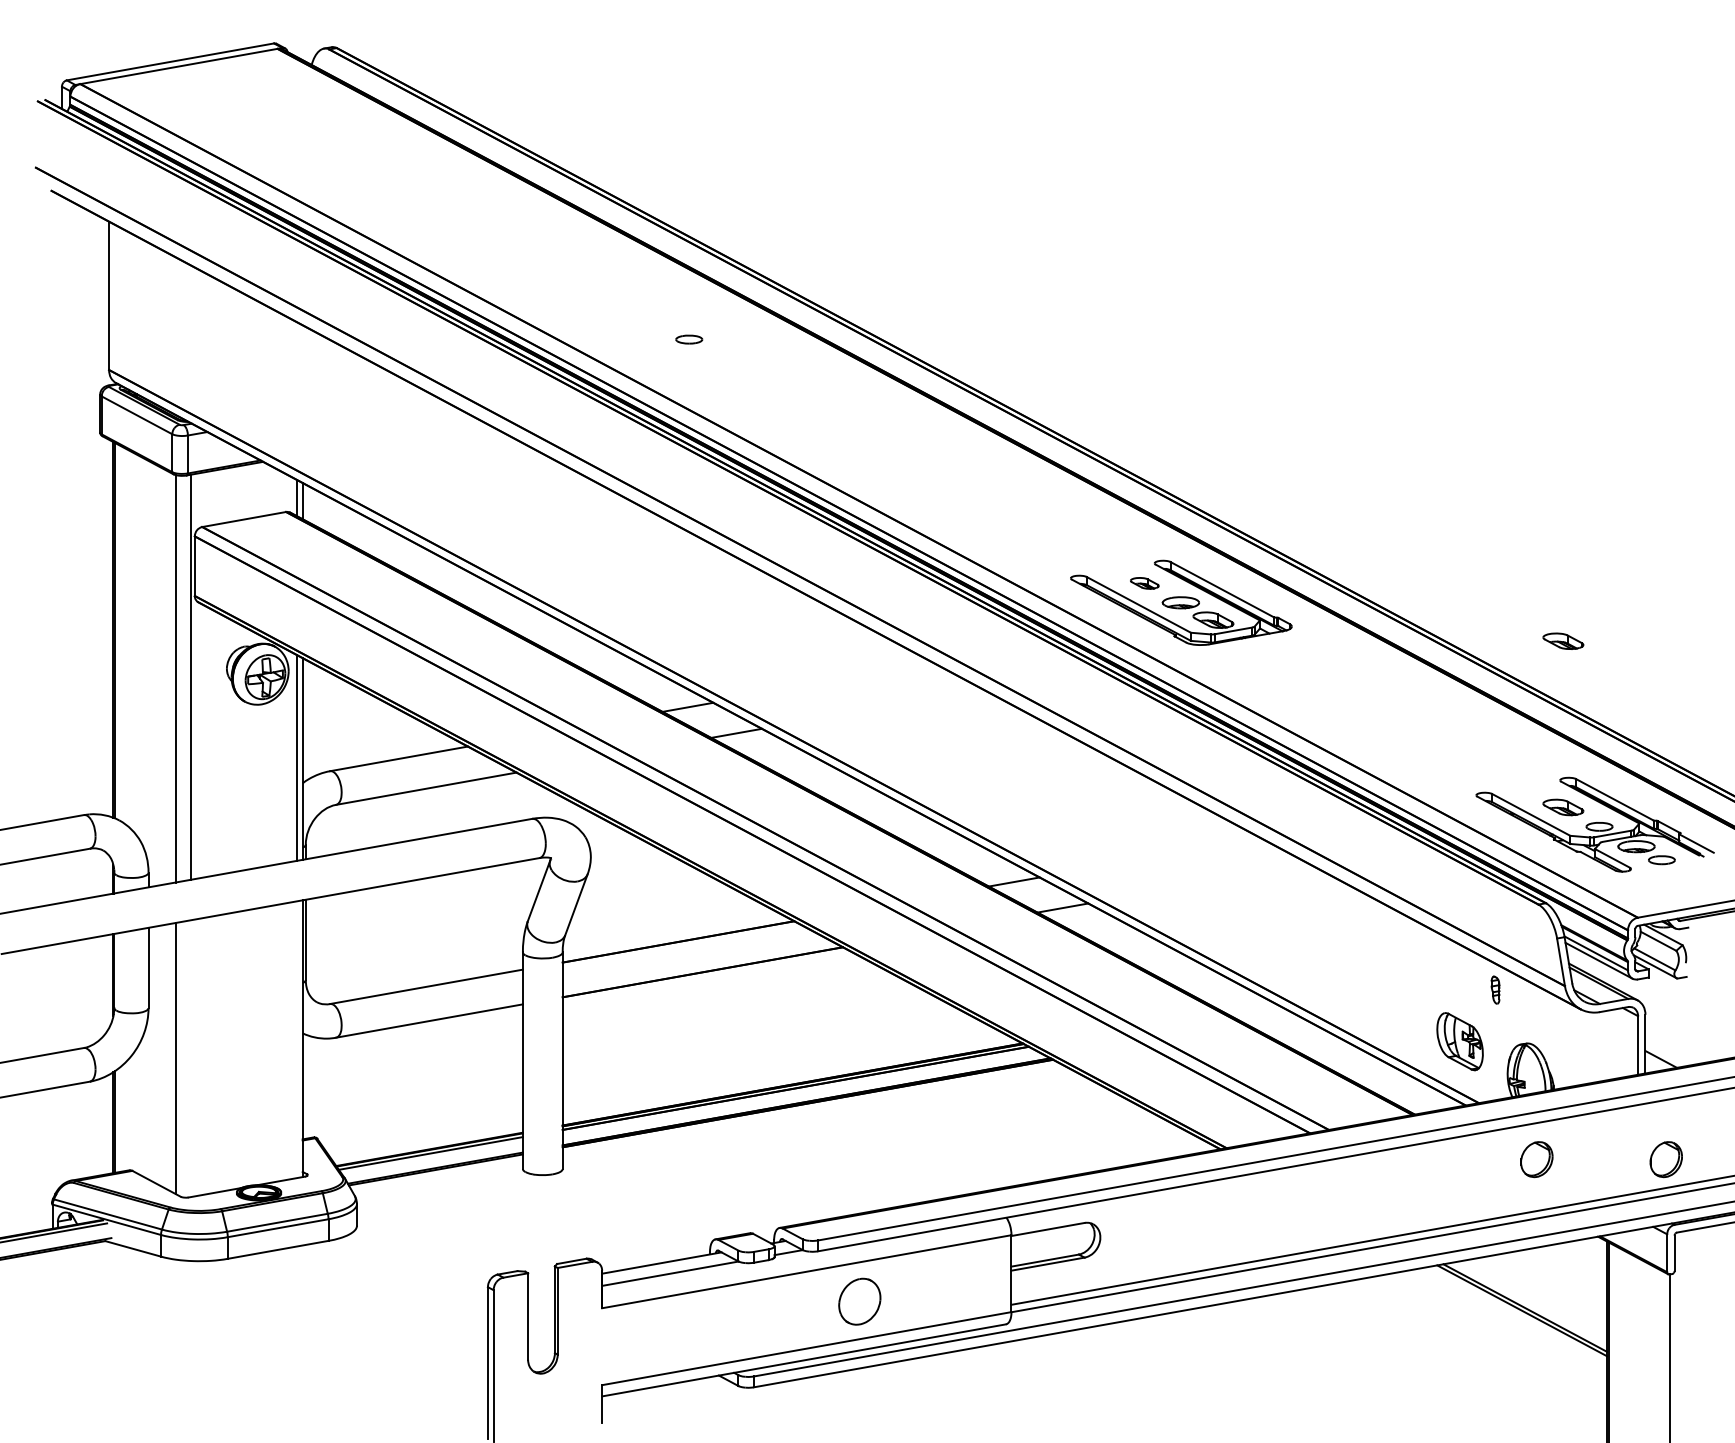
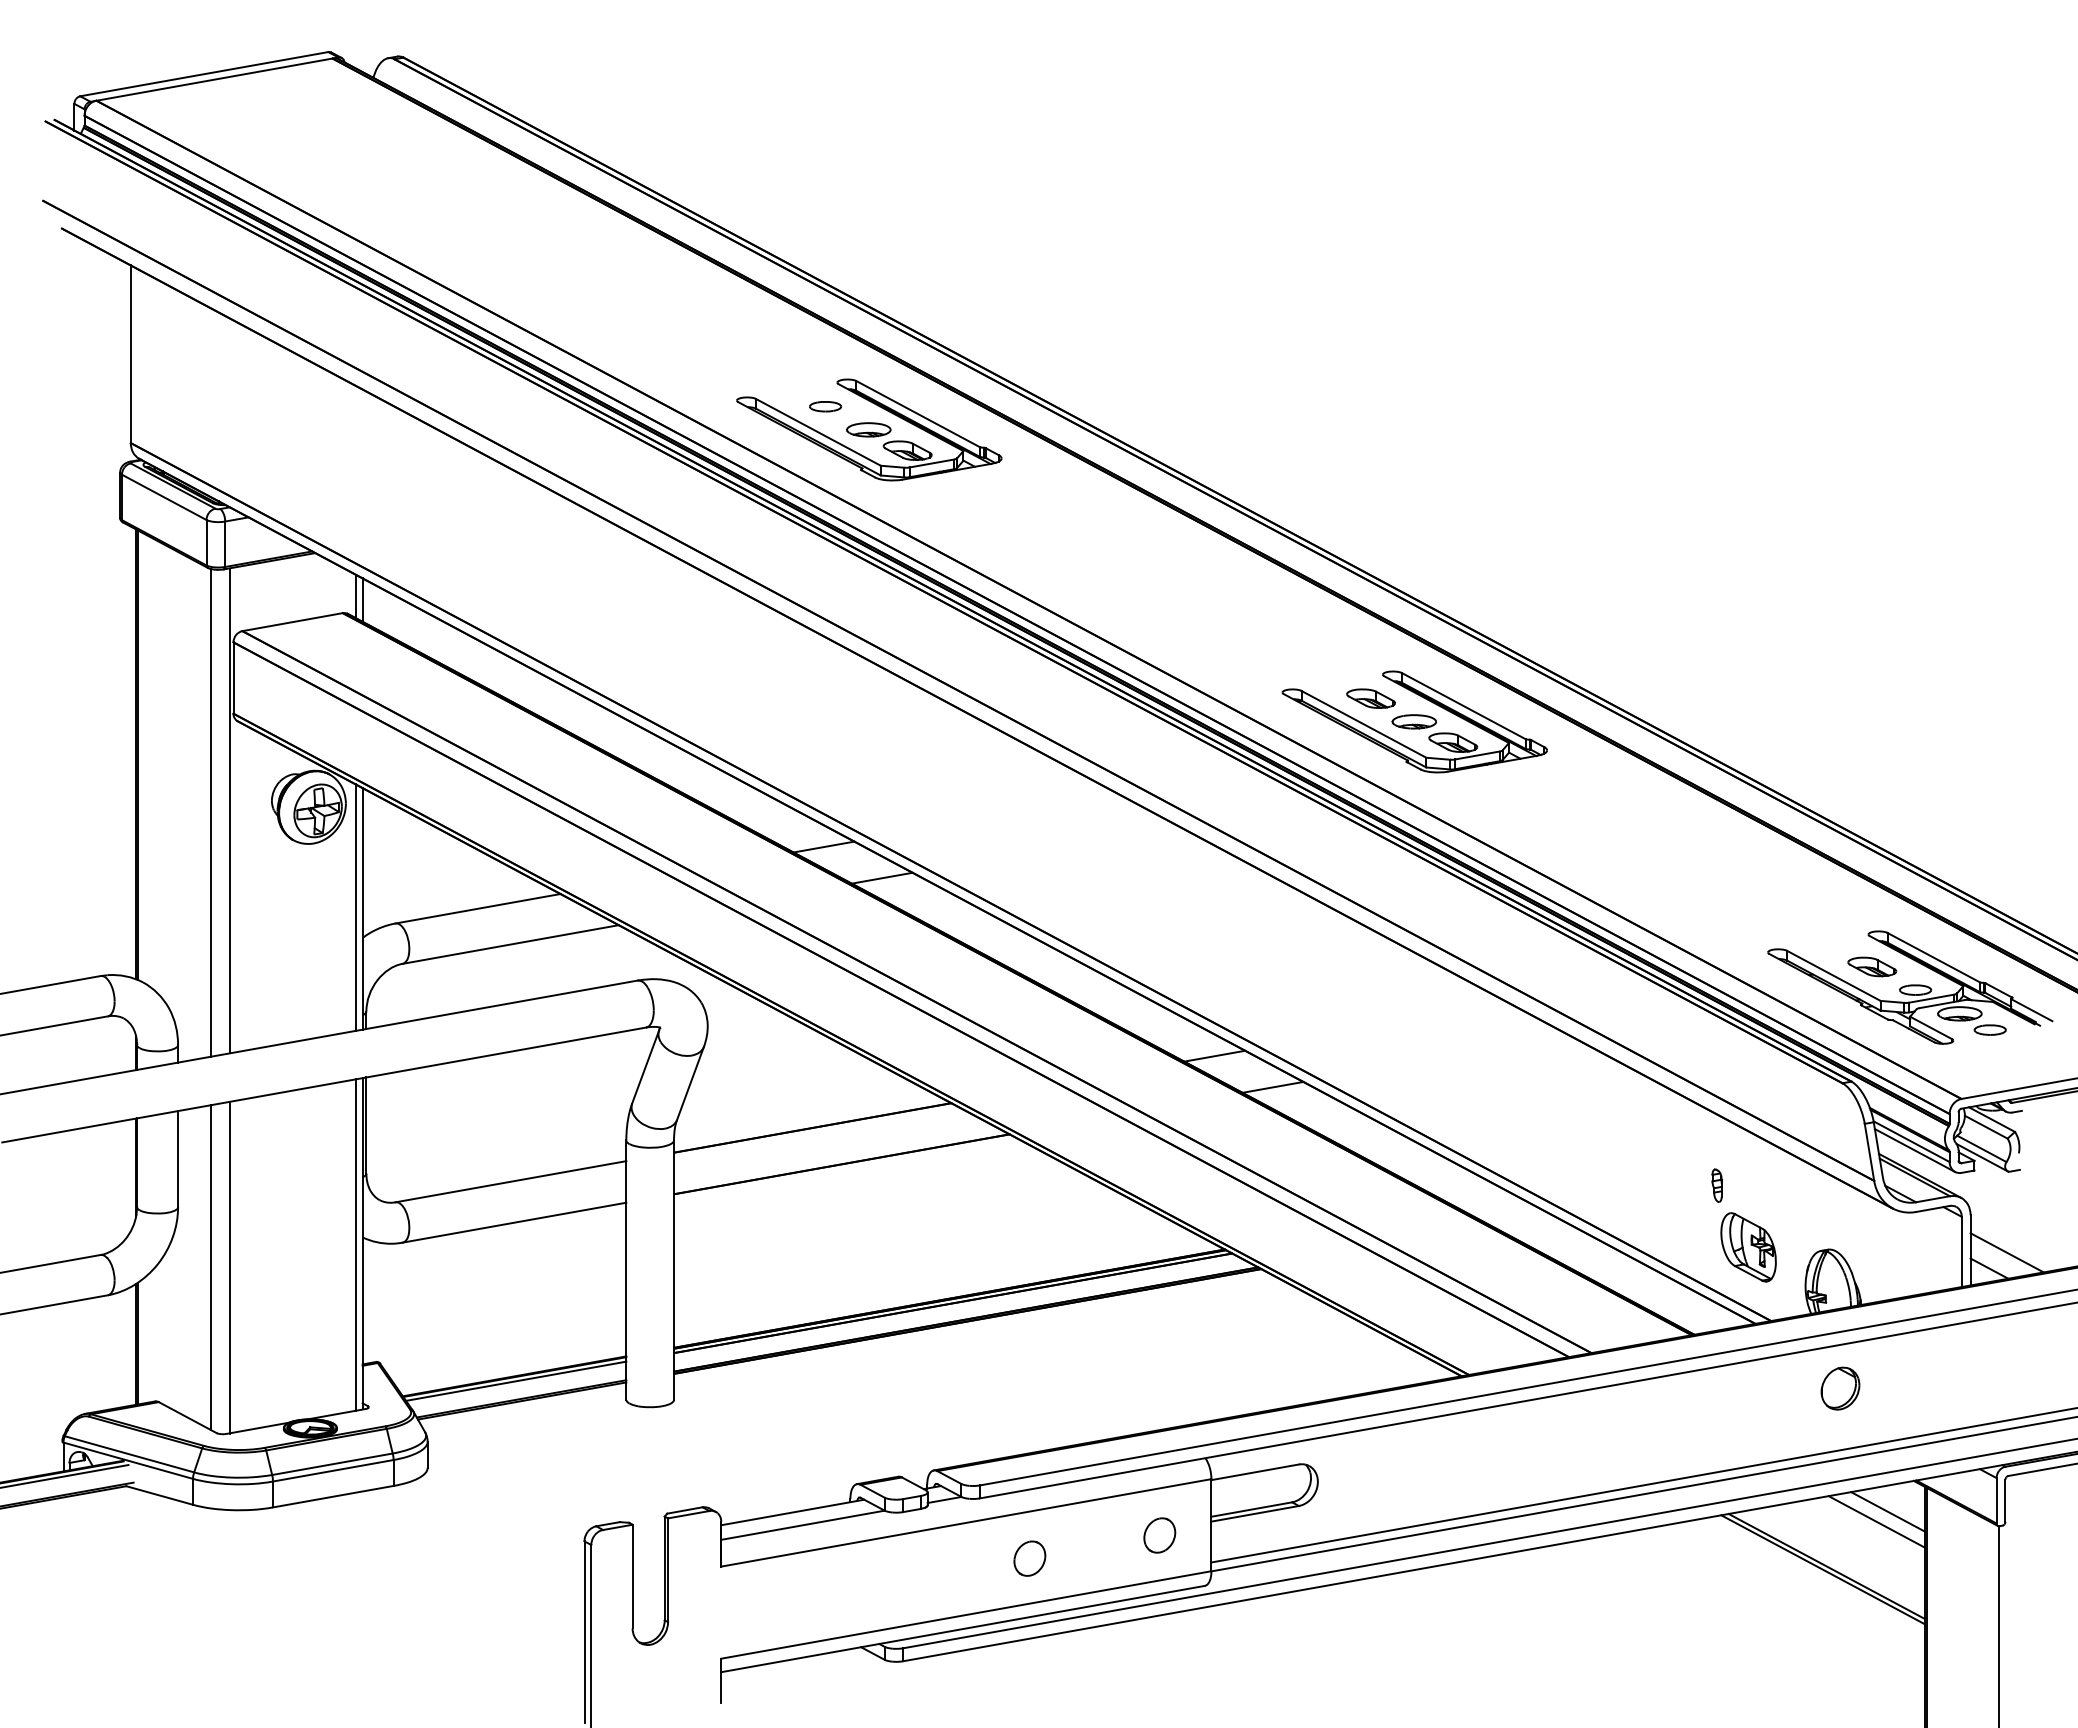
part: (725, 358) -> (869, 429), added
part: (1144, 583) -> (1370, 698), size x1.43
part: (1563, 640) -> (1872, 767), removed
part: (1495, 989) -> (1716, 1185), moved
line: (296, 1039) -> (355, 1244), added
line: (1675, 1045) -> (2006, 1252), added
line: (191, 1058) -> (229, 1267), added
part: (1666, 1159) -> (1995, 1388), removed
line: (1576, 1262) -> (1887, 1511), added
line: (1566, 1270) -> (1876, 1521), added
part: (968, 1282) -> (1159, 1535), added
part: (859, 1301) -> (1029, 1558), size x0.62

